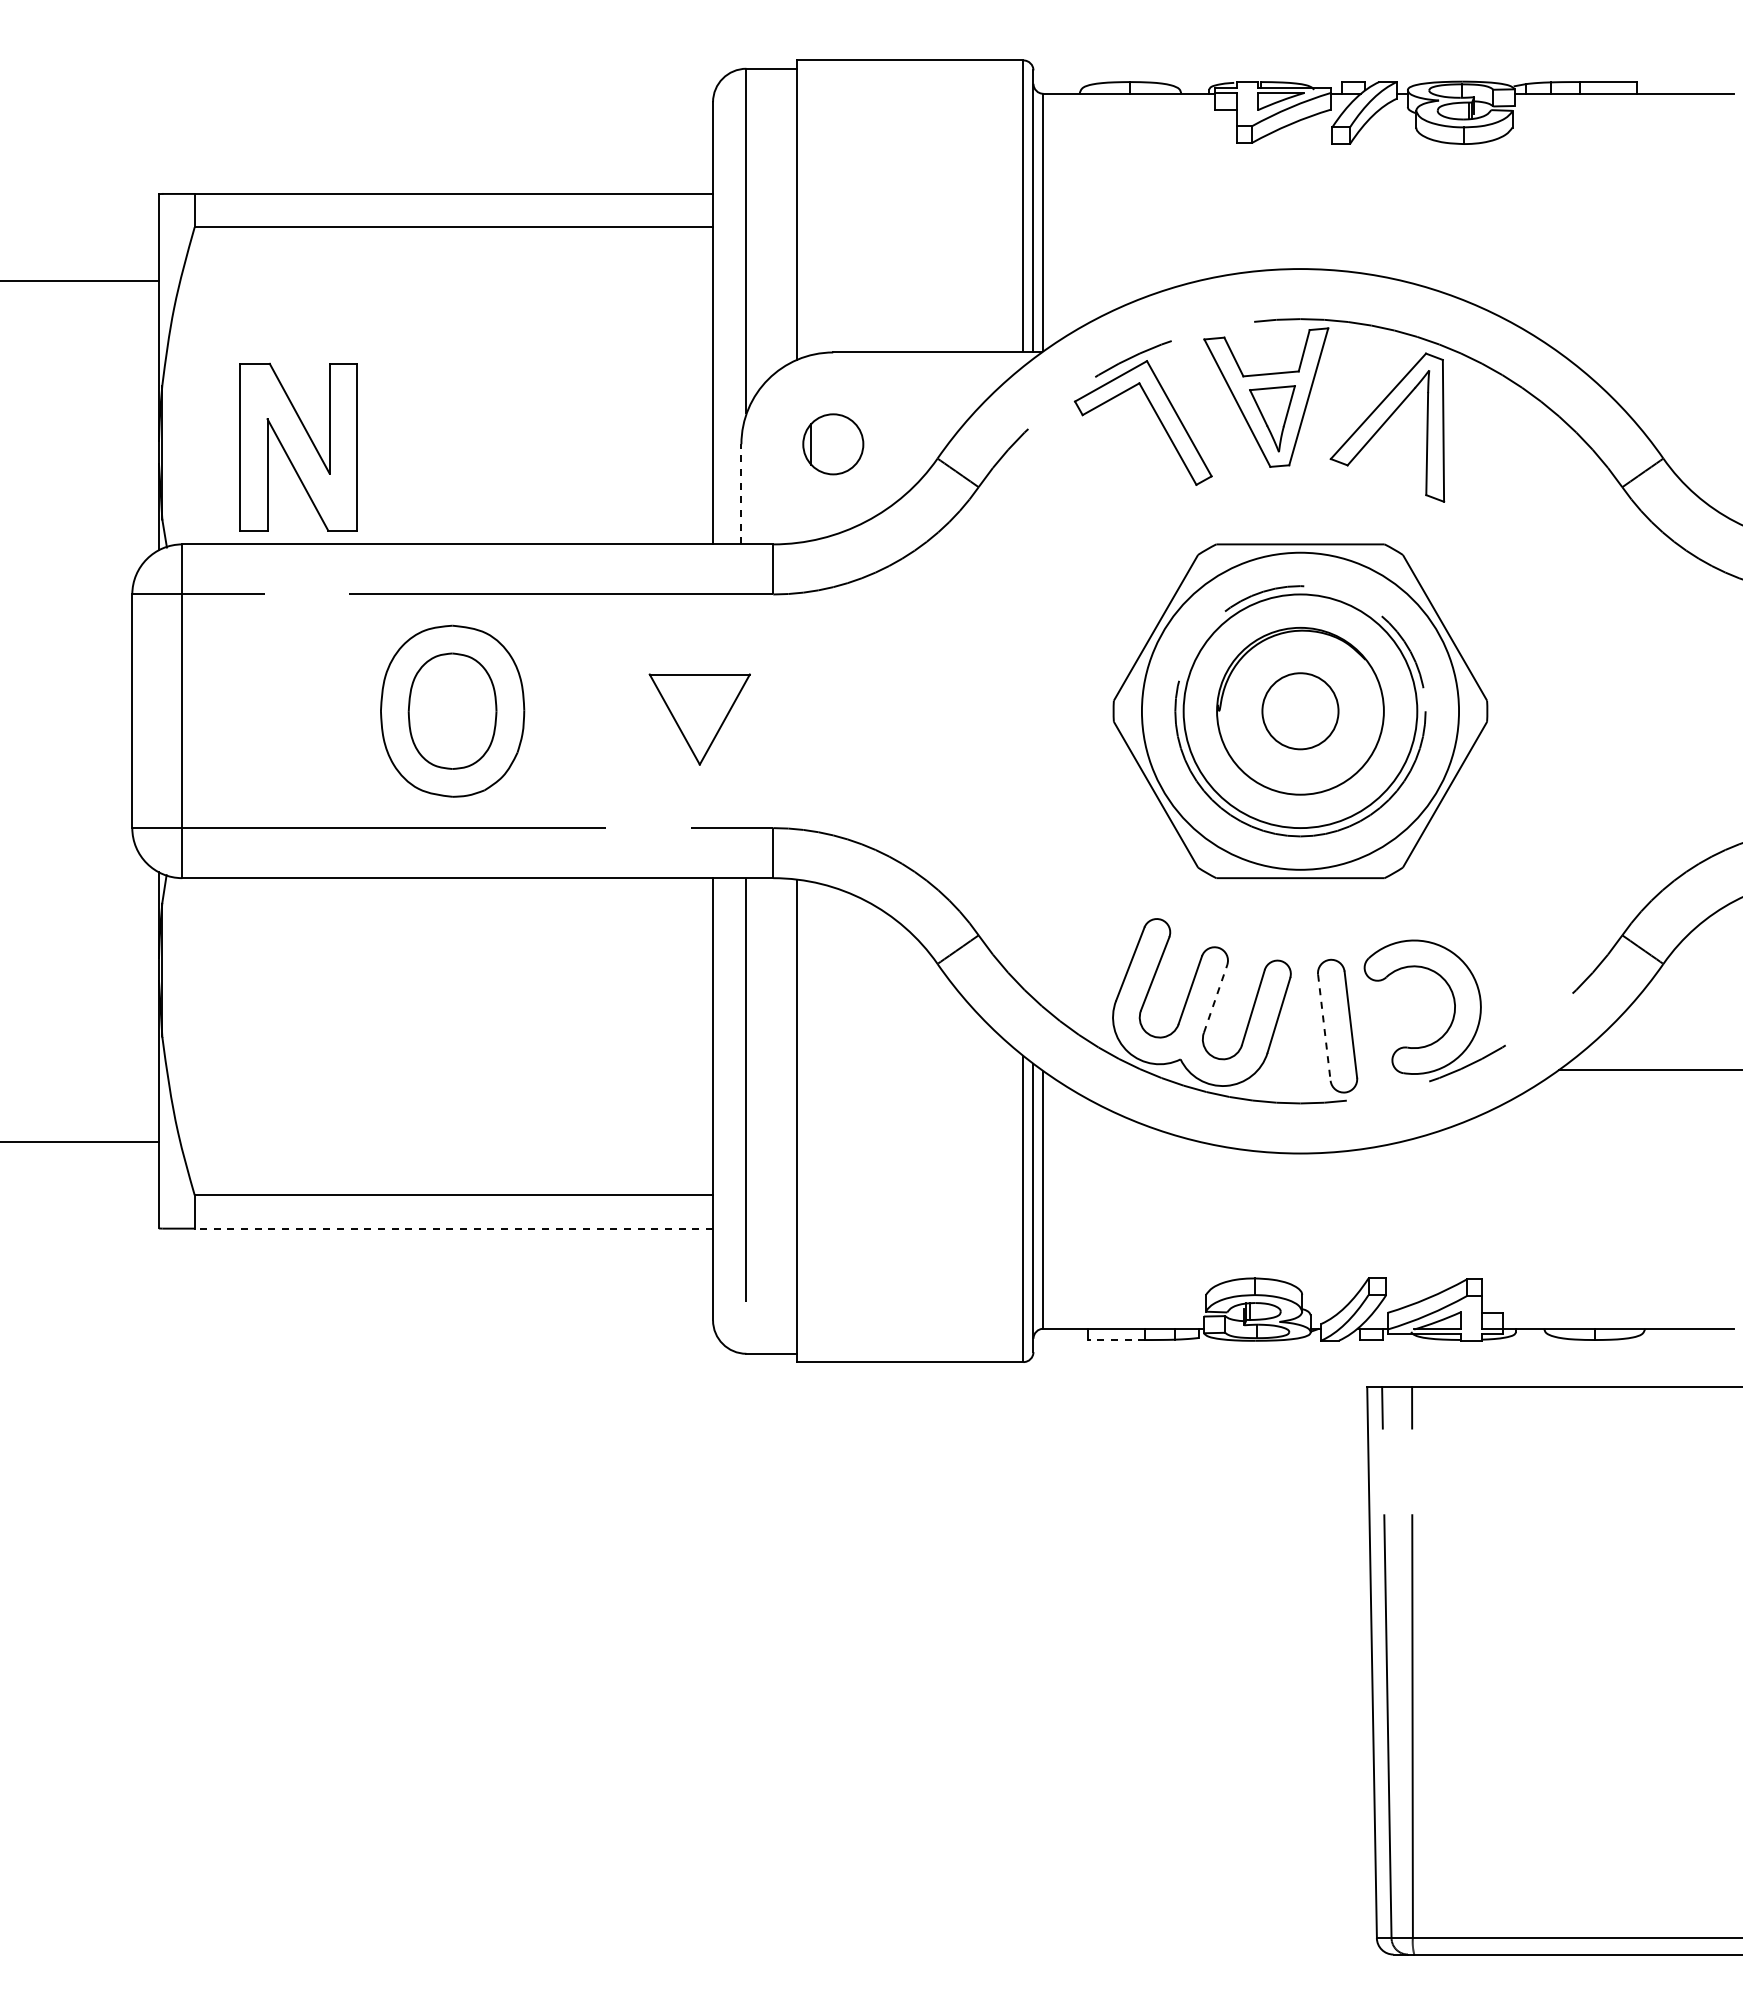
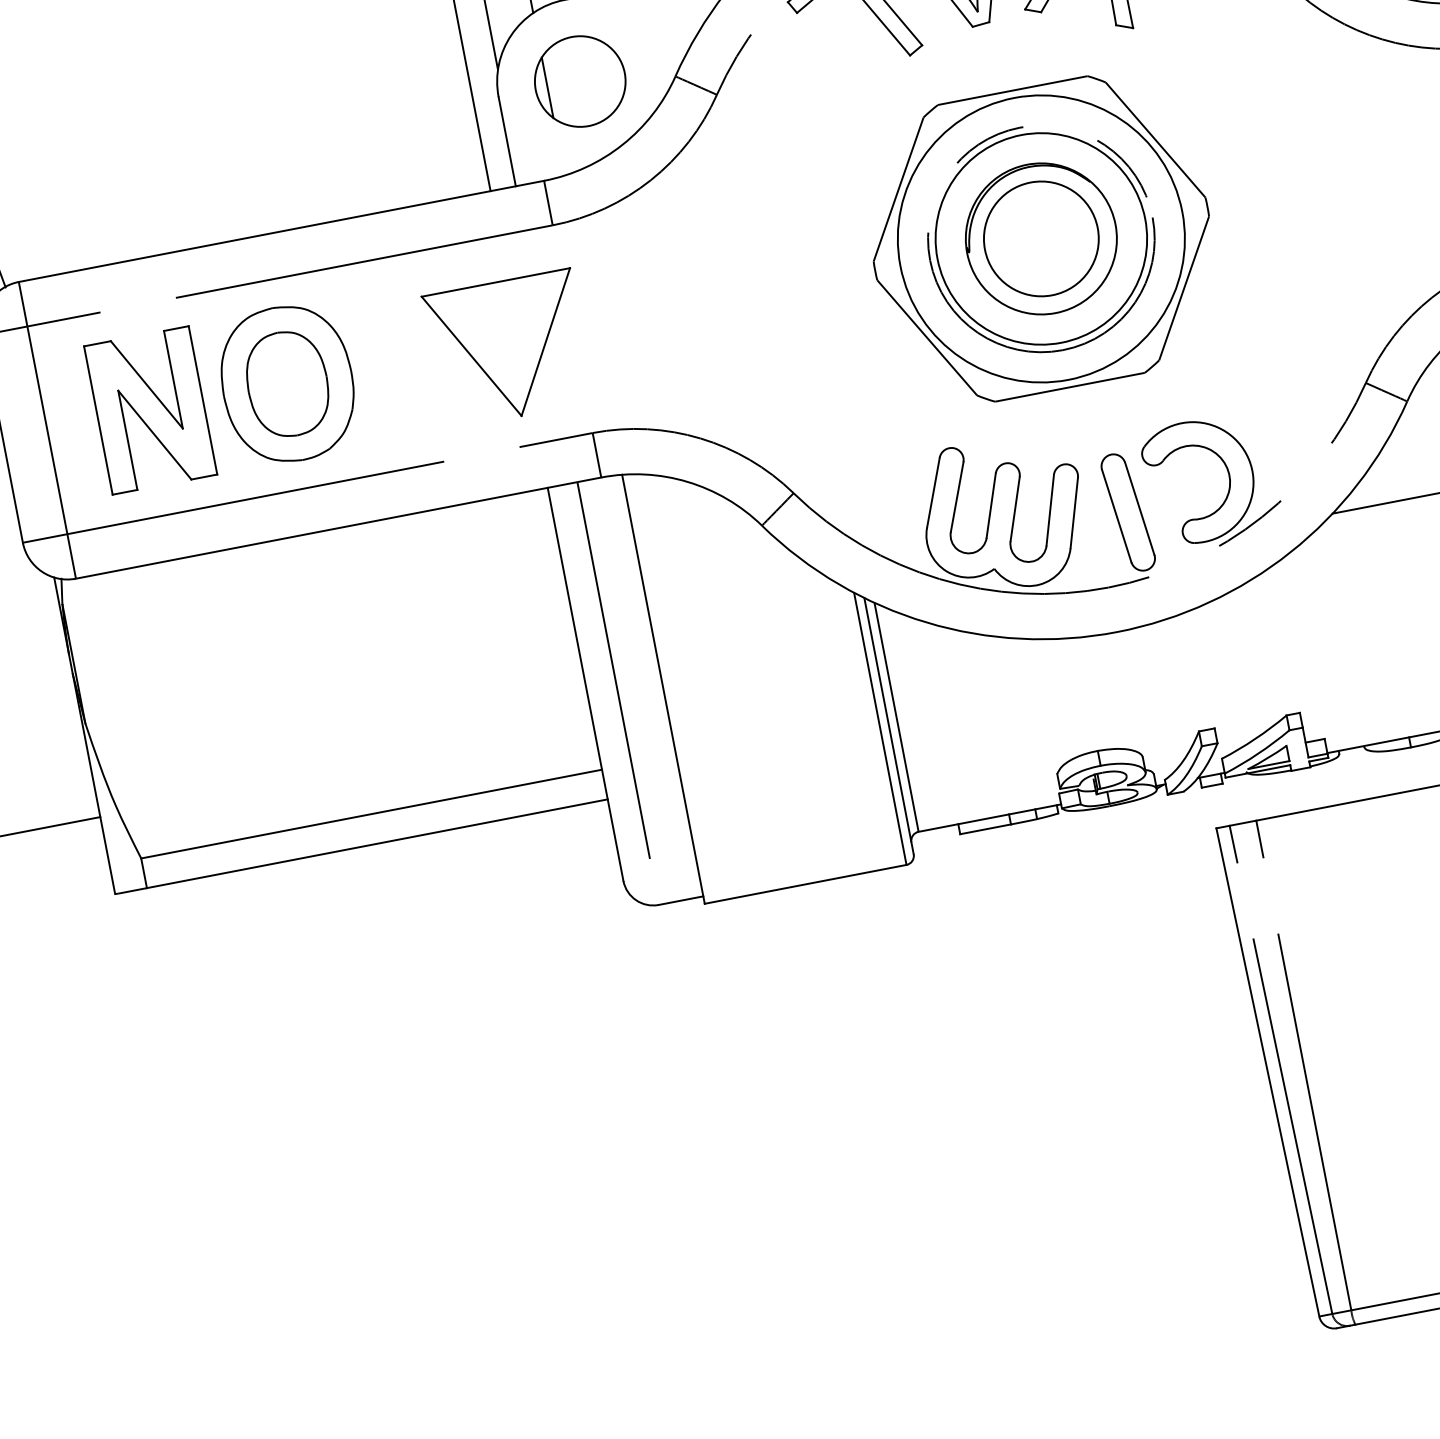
part: (833, 444) -> (580, 81), size x1.67
part: (298, 446) -> (150, 409), moved
line: (741, 493) -> (507, 141), dashed -> solid
circle: (1300, 710) -> (1041, 238), size x1.67
part: (699, 719) -> (508, 349), size x1.67
line: (1215, 998) -> (1014, 508), dashed -> solid
line: (1324, 1028) -> (1117, 516), dashed -> solid
line: (453, 1228) -> (376, 843), dashed -> solid
line: (1116, 1340) -> (985, 829), dashed -> solid

